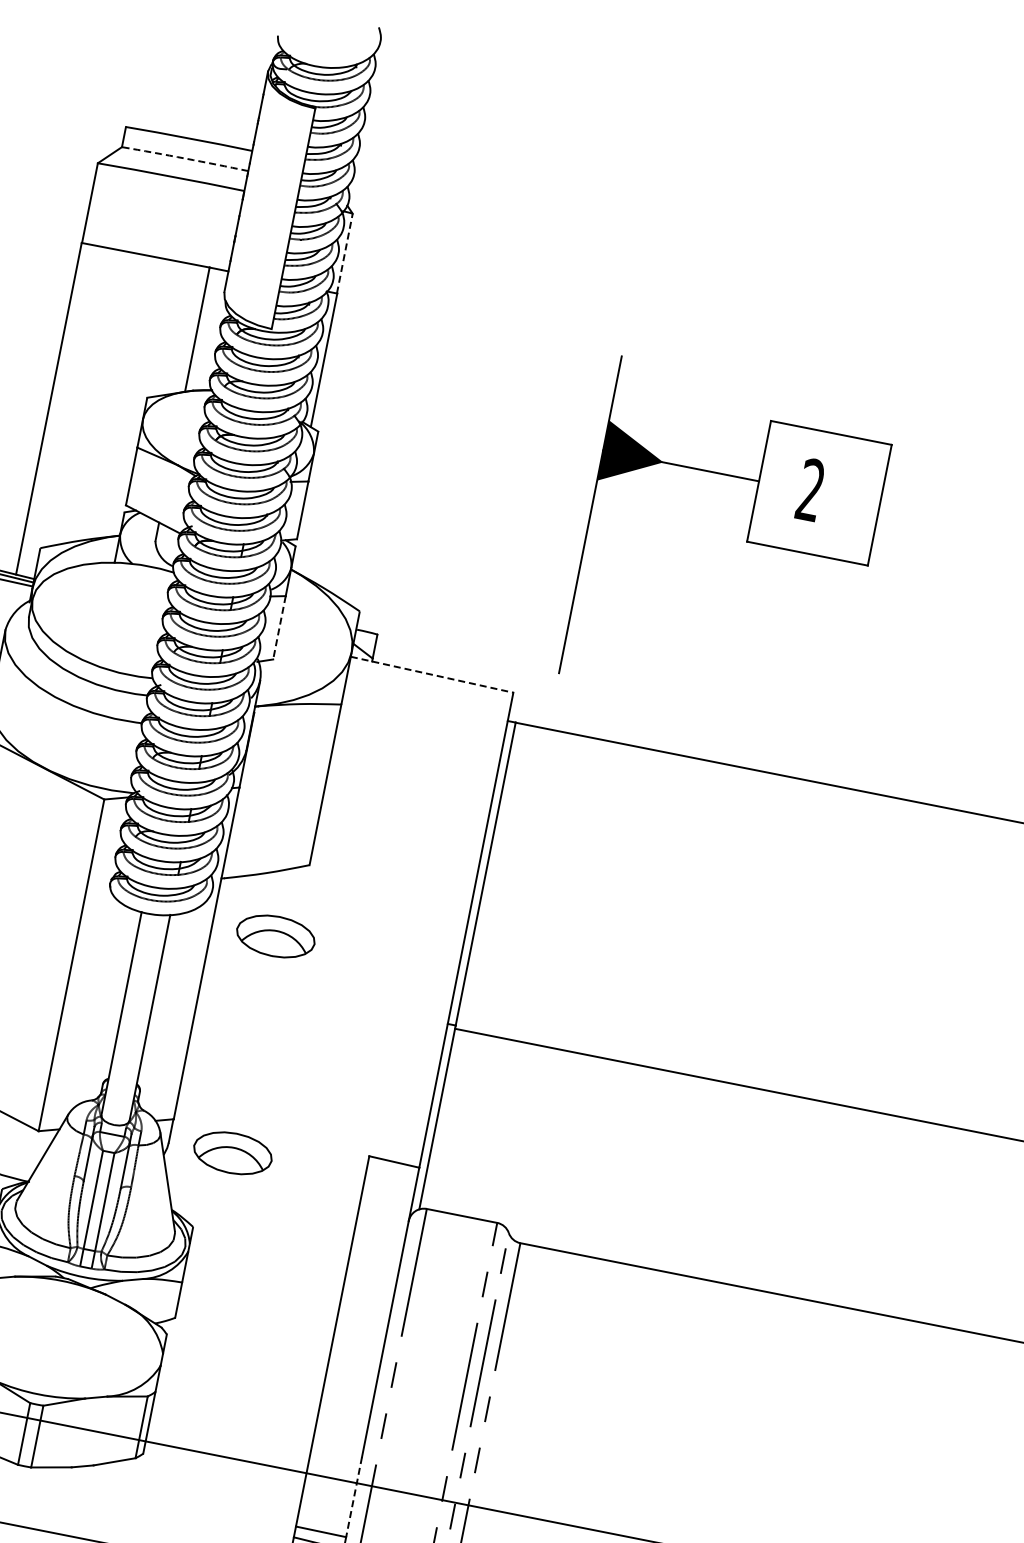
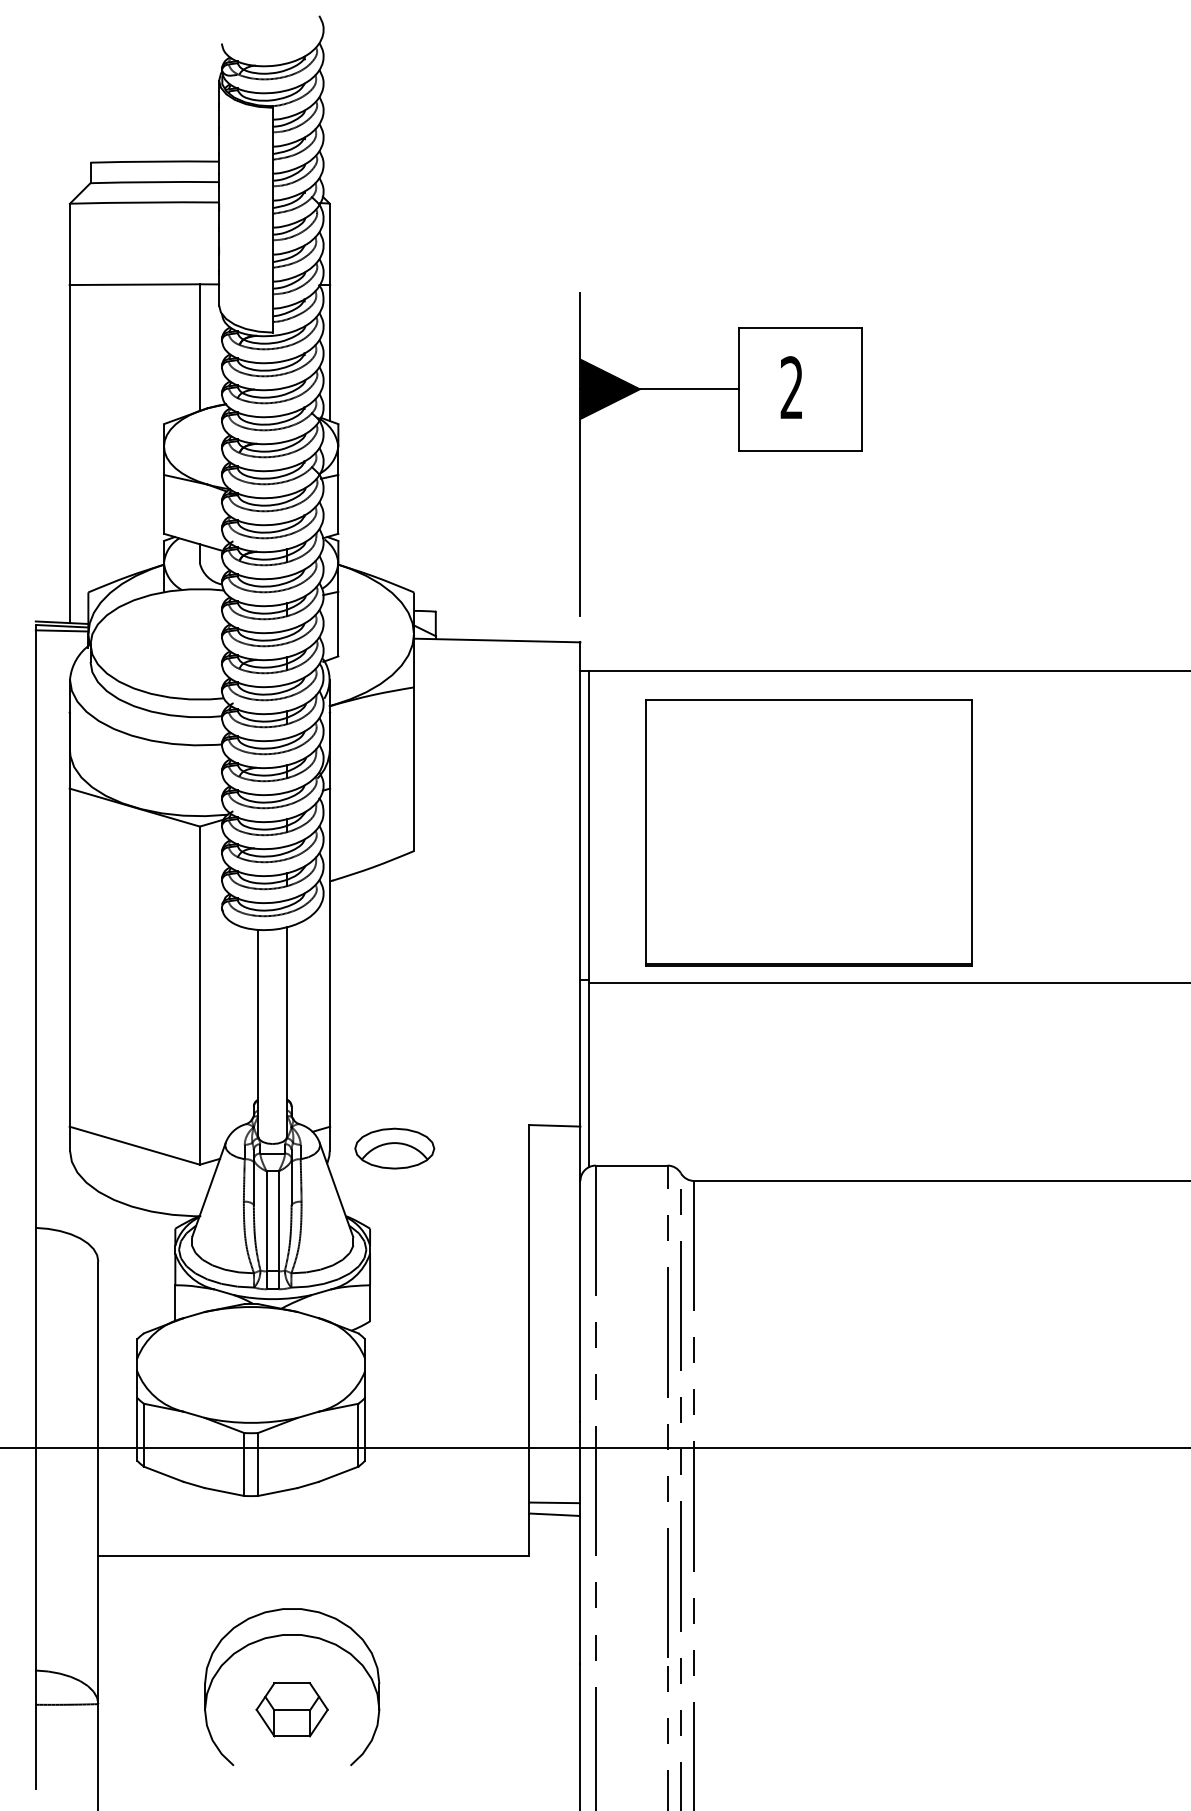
arc: (184, 158) -> (154, 182), dashed -> solid
line: (344, 253) -> (329, 244), dashed -> solid
part: (746, 542) -> (738, 451), moved
line: (279, 628) -> (338, 624), dashed -> solid
line: (432, 674) -> (497, 640), dashed -> solid
part: (700, 923) -> (808, 832), added
part: (275, 936) -> (394, 927), removed
line: (354, 1497) -> (580, 1462), dashed -> solid

